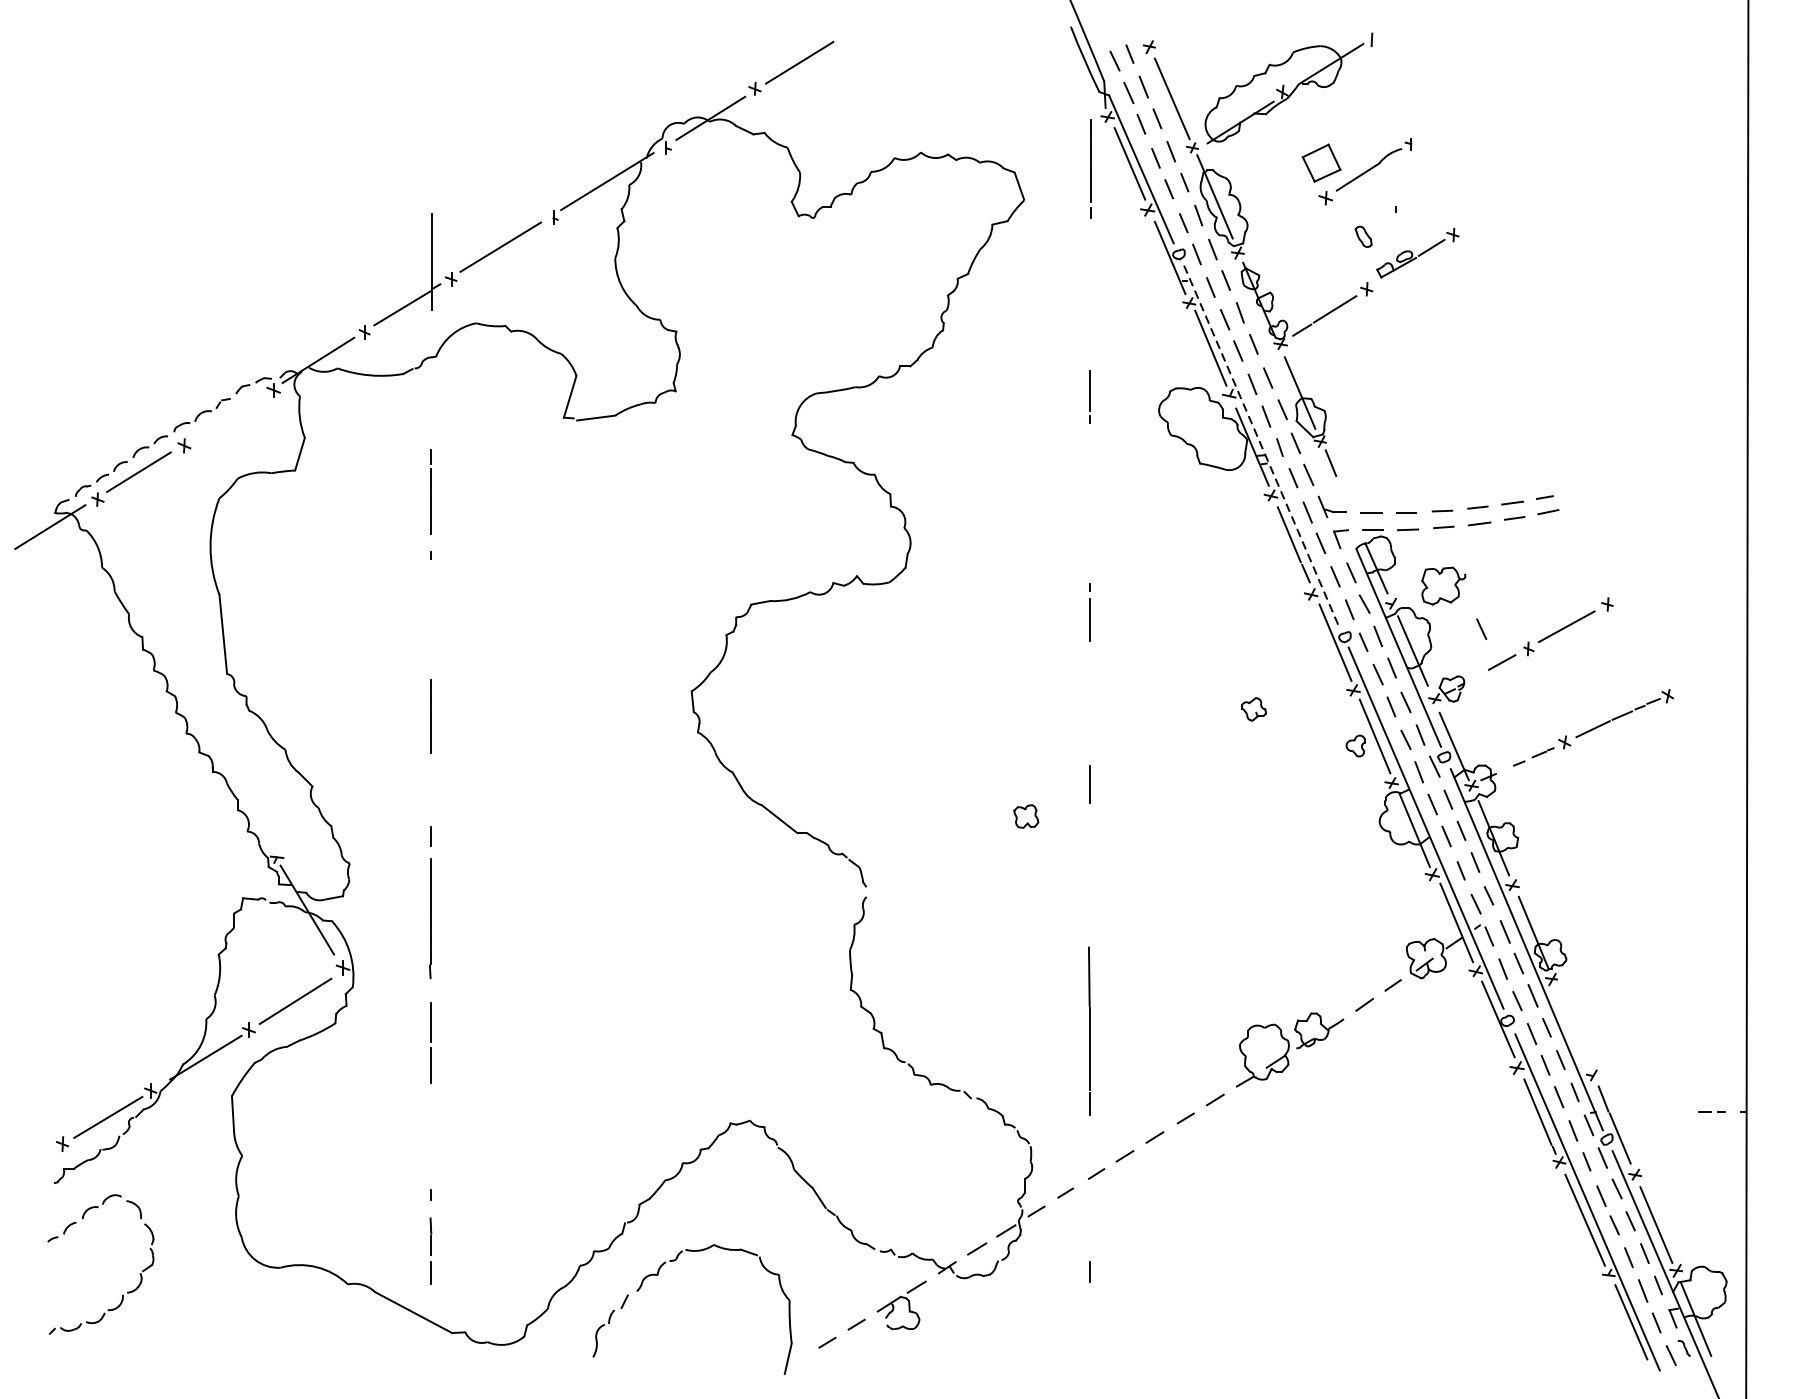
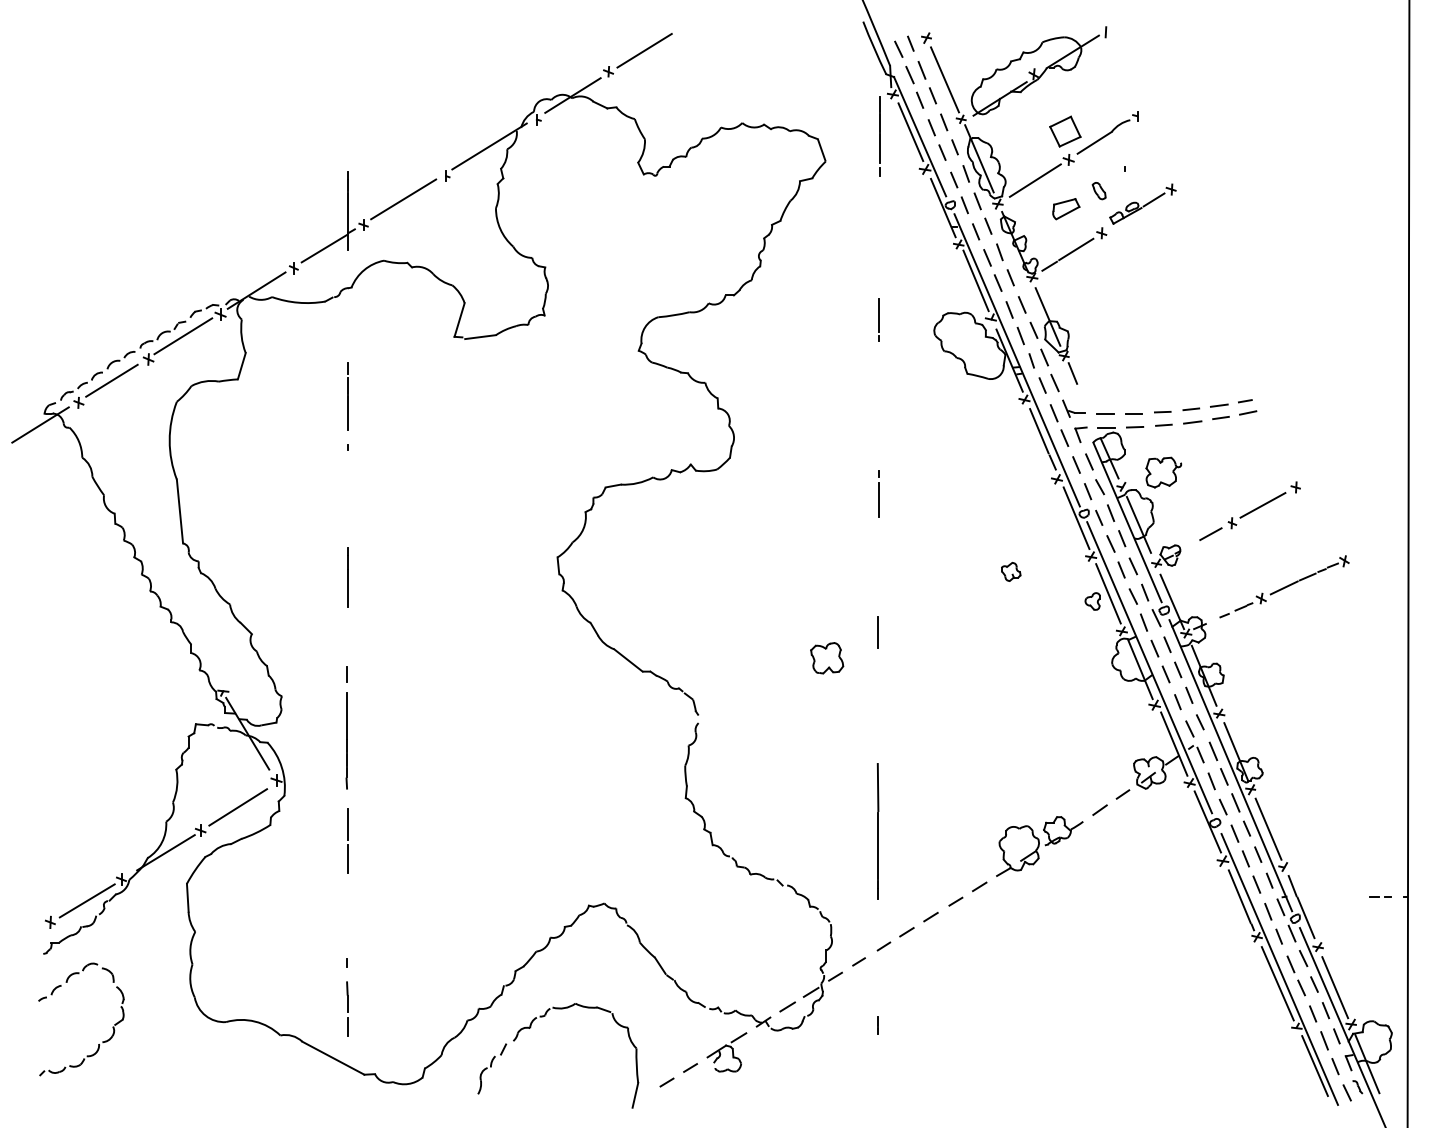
line: (1283, 223) -> (1034, 180), added
part: (1323, 259) -> (1066, 209), added
line: (227, 417) -> (183, 336), added
line: (1262, 447) -> (1017, 360), dashed -> solid
line: (1481, 629) -> (1194, 507), removed
part: (1026, 816) -> (827, 658), size x1.67
line: (1573, 1027) -> (1268, 828), added

